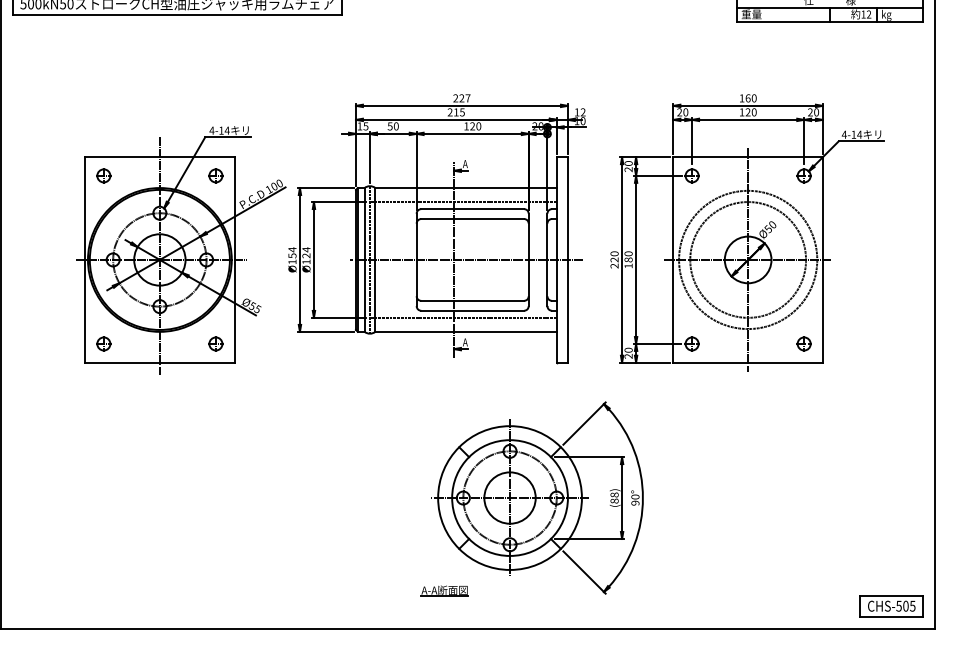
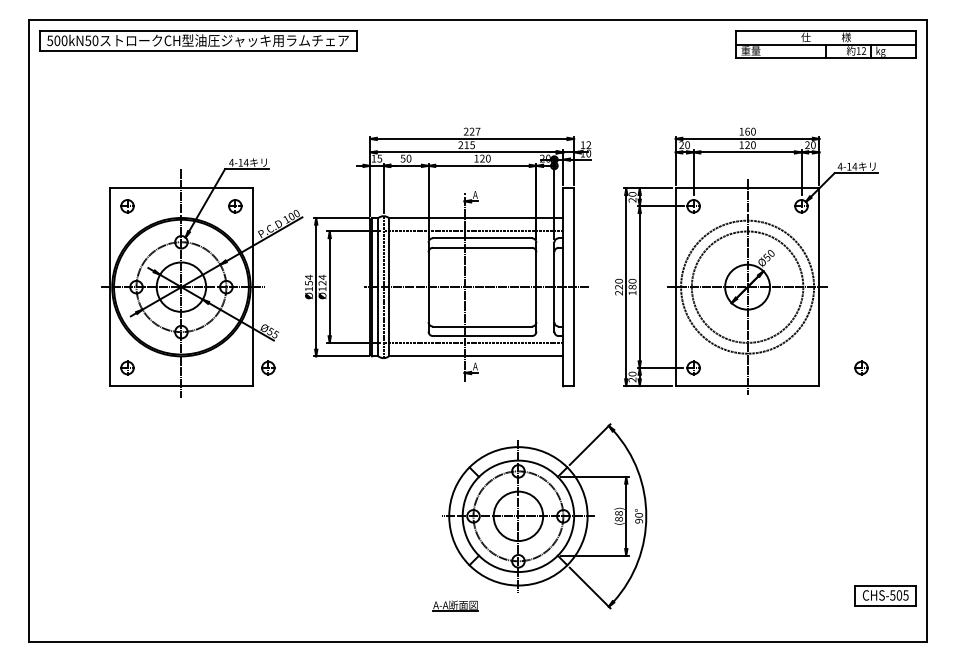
part: (216, 343) -> (268, 367), moved
part: (804, 343) -> (861, 367), moved
part: (891, 606) -> (885, 595), moved

